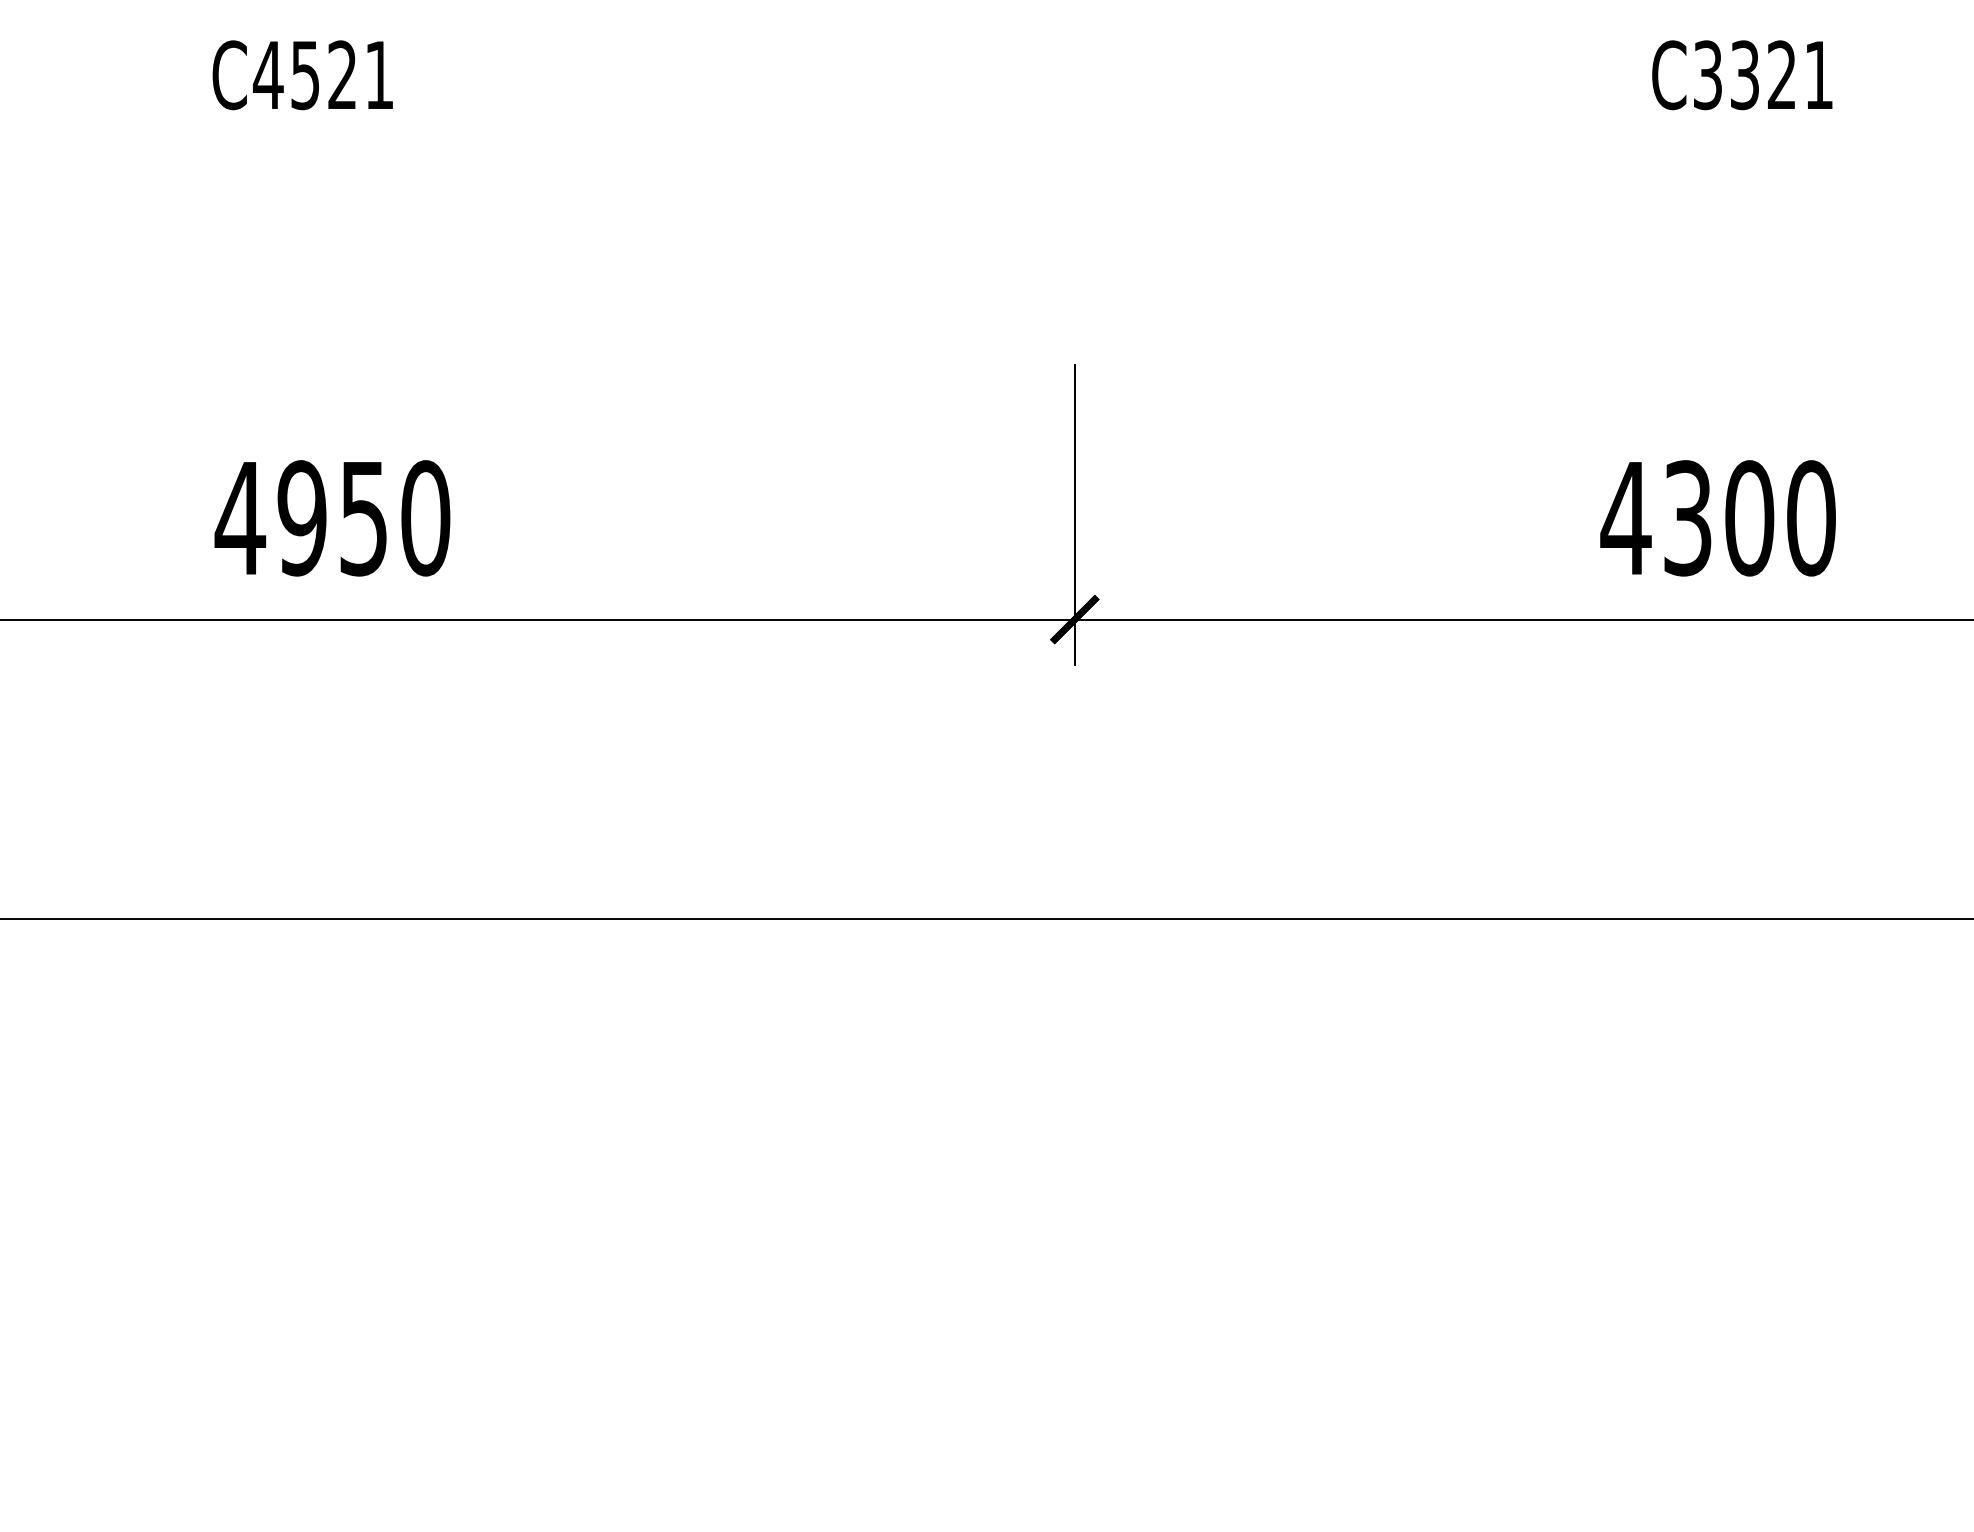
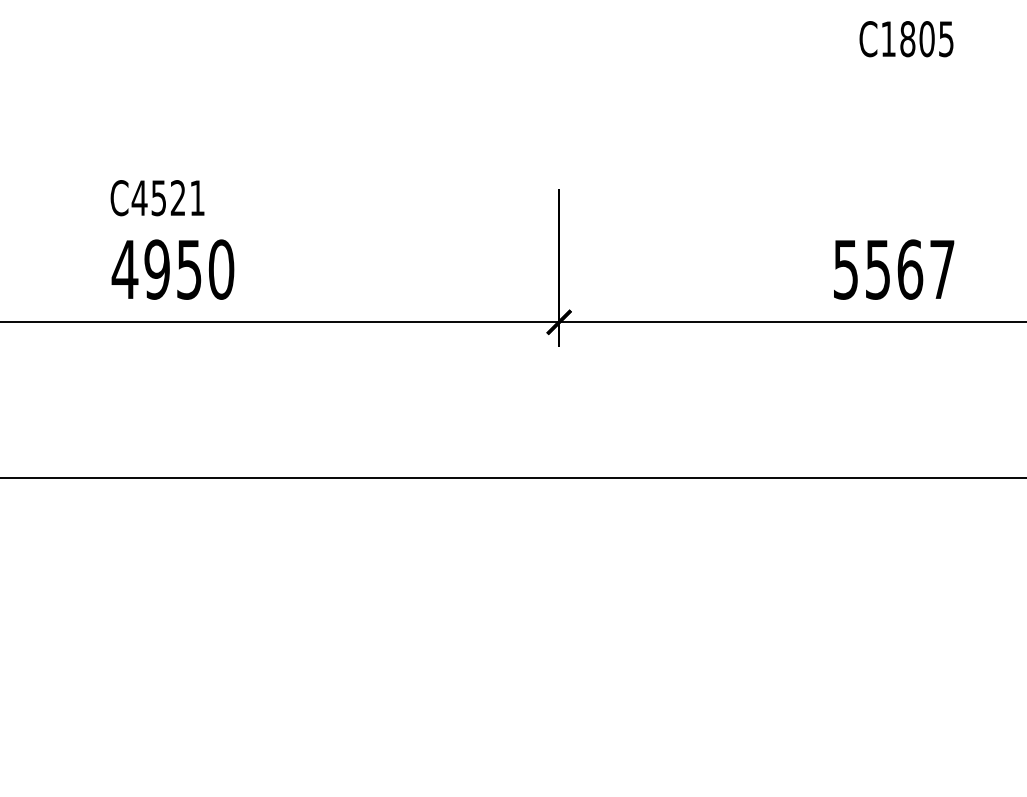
text: (302, 75) -> (157, 198), moved
text: (1763, 75) -> (917, 39), C3321 -> C1805
text: (1717, 518) -> (893, 269), 4300 -> 5567

